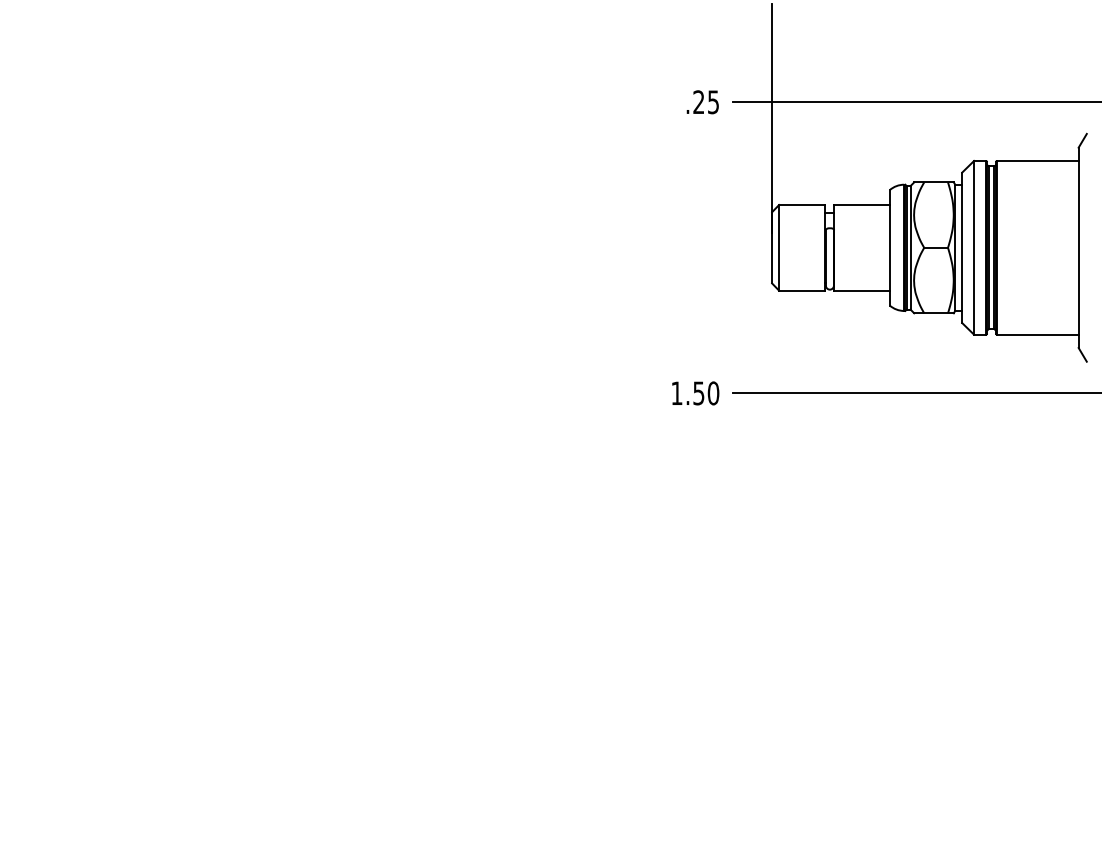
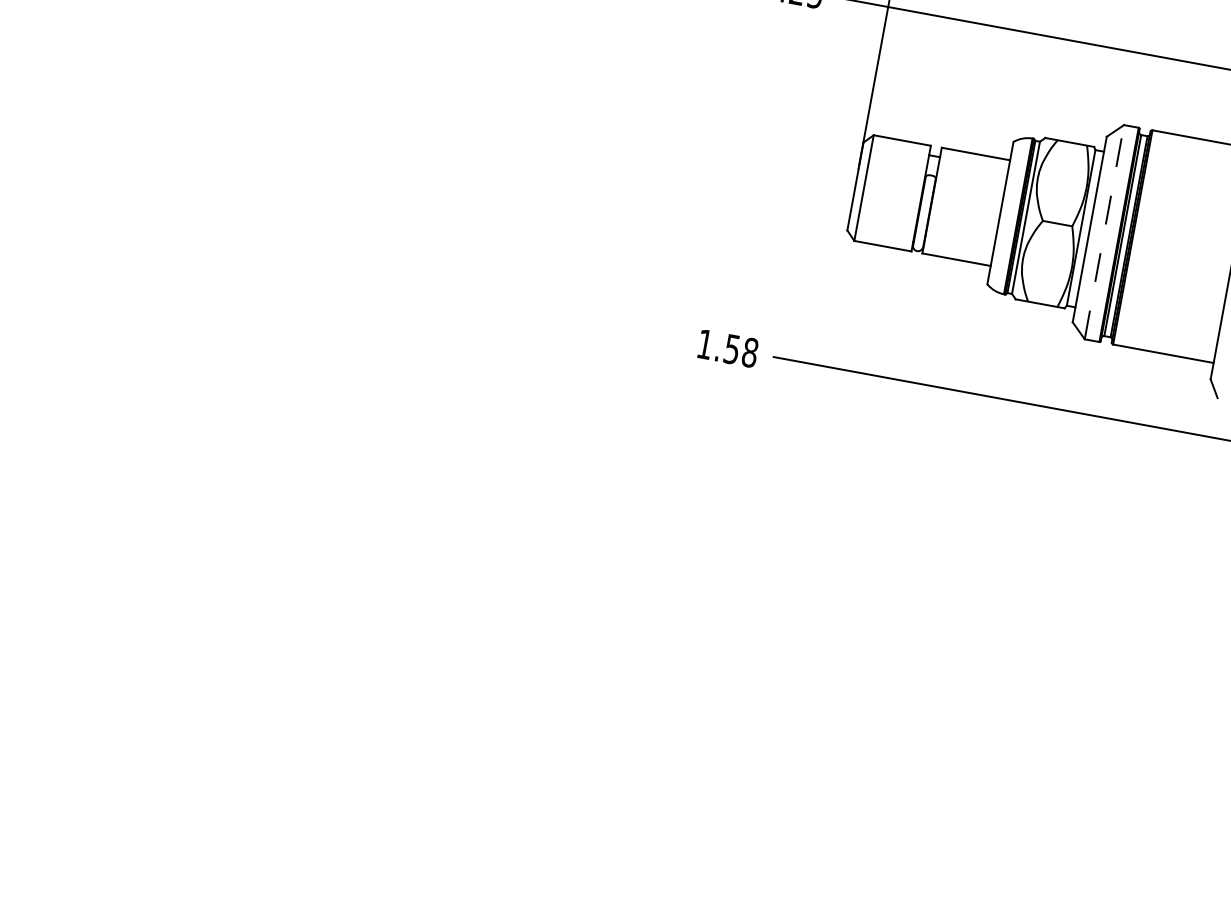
line: (974, 247) -> (1104, 231), solid -> dashed
text: (713, 393) -> (750, 352), 1.50 -> 1.58

